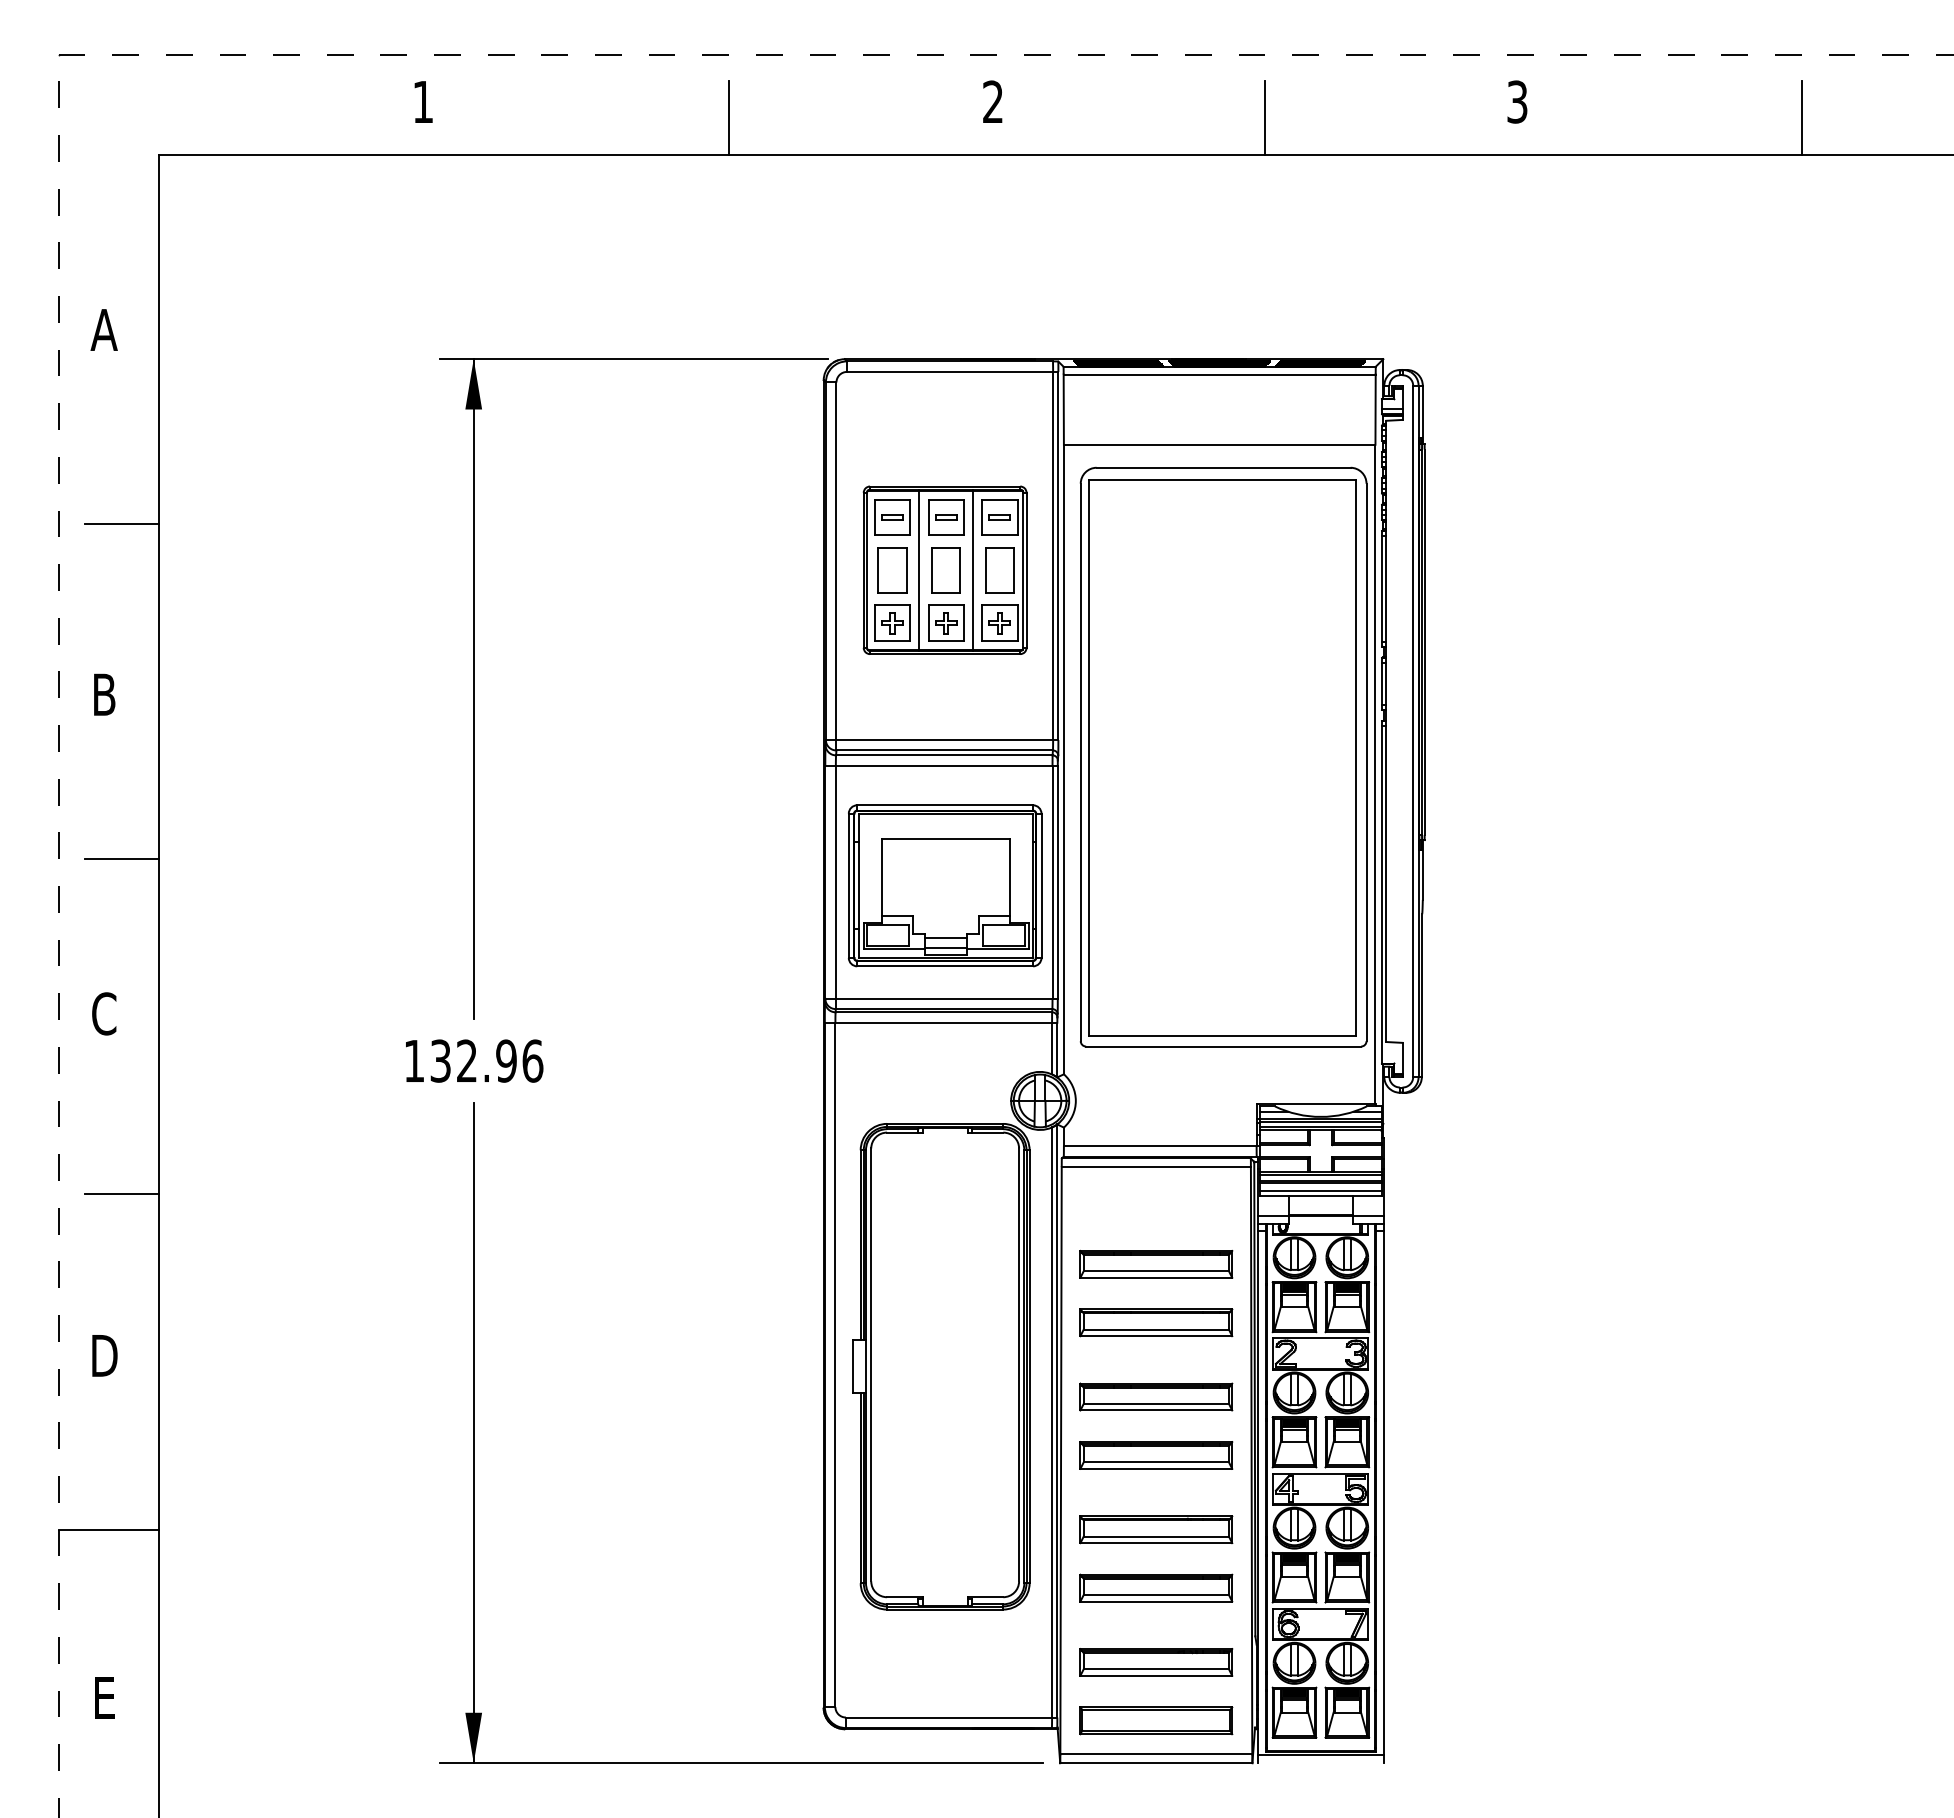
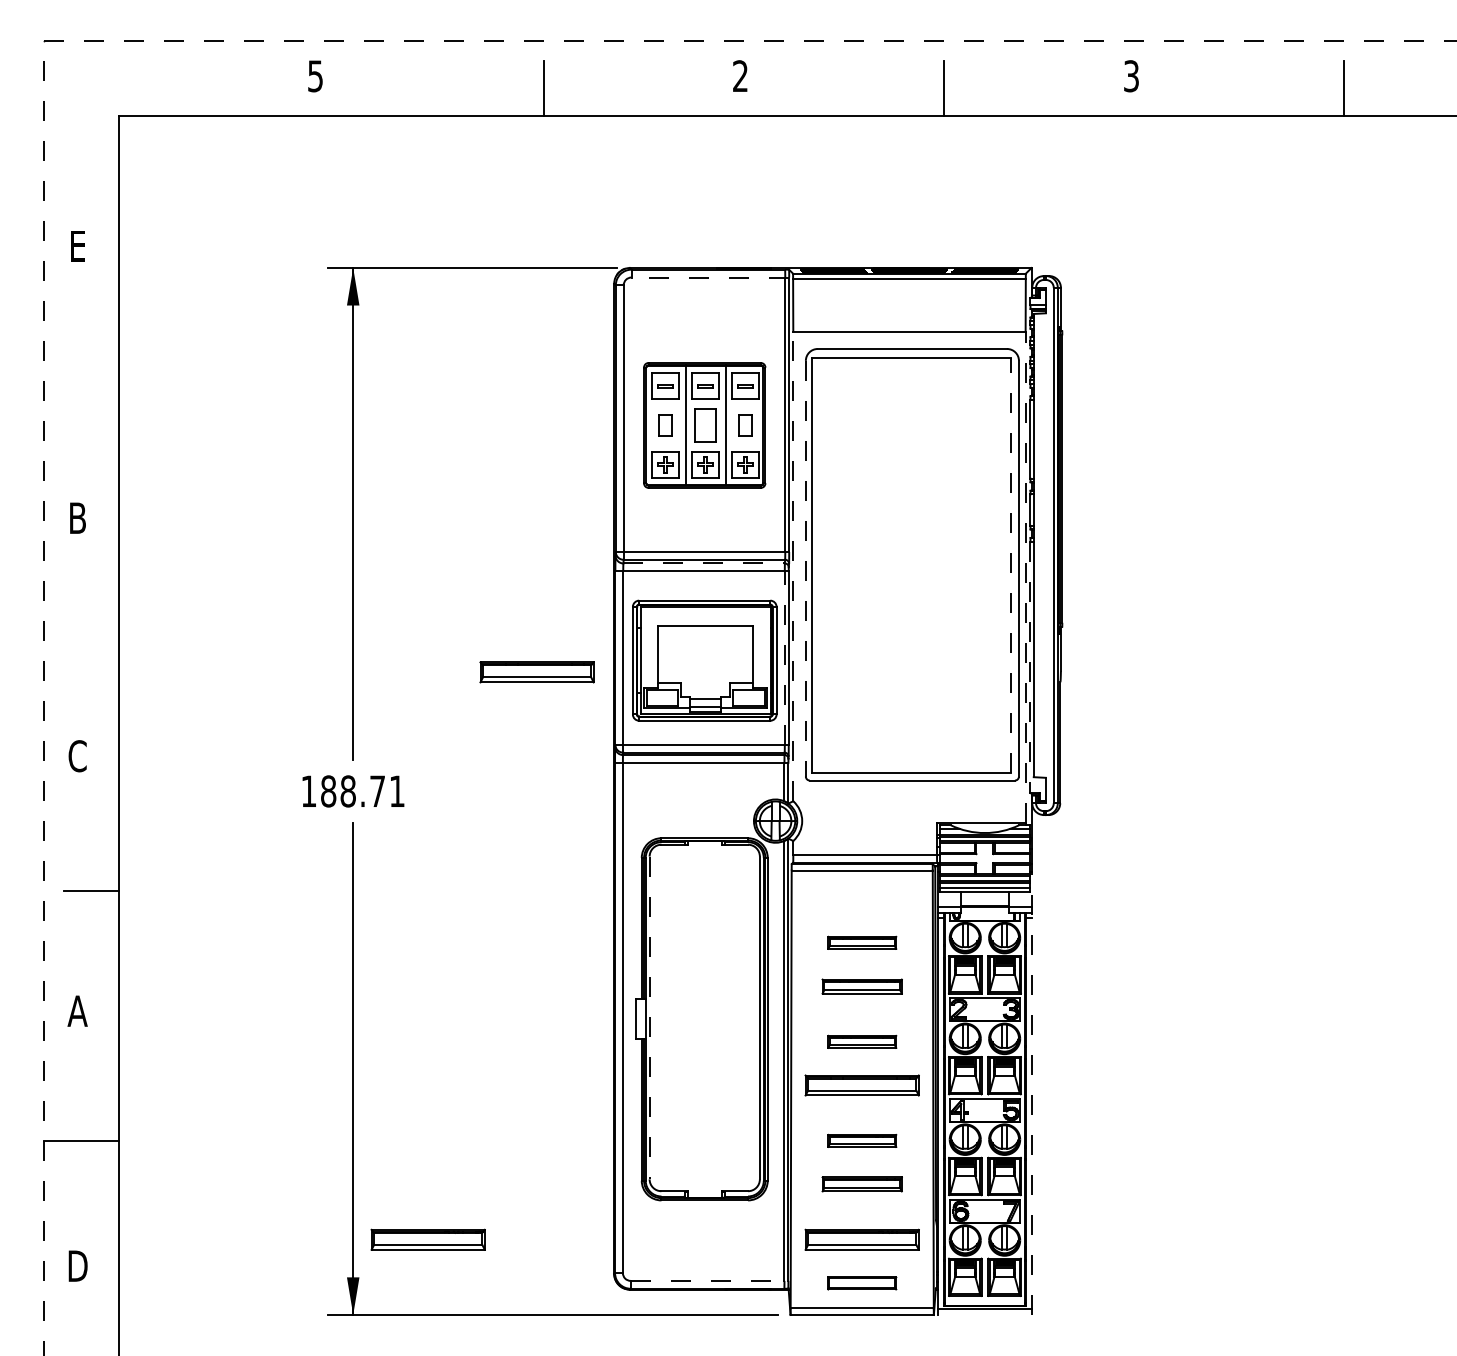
text: (422, 102) -> (315, 76), 1 -> 5
text: (103, 329) -> (77, 245), A -> E
line: (952, 371) -> (710, 277), solid -> dashed
line: (122, 523) -> (91, 390), removed
part: (892, 570) -> (665, 425), size x0.6
part: (999, 570) -> (745, 425), size x0.6
line: (944, 755) -> (704, 563), solid -> dashed
line: (1355, 757) -> (1010, 565), solid -> dashed
line: (1063, 759) -> (793, 566), solid -> dashed
line: (1080, 762) -> (805, 568), solid -> dashed
line: (1375, 773) -> (1025, 576), solid -> dashed
line: (122, 859) -> (91, 641), removed
line: (1052, 881) -> (784, 657), solid -> dashed
line: (1381, 894) -> (1030, 667), solid -> dashed
part: (720, 901) -> (537, 672), added
text: (486, 1060) -> (362, 790), 132.96 -> 188.71
part: (1156, 1263) -> (862, 942), size x0.6
part: (1156, 1322) -> (862, 986), size x0.7
text: (103, 1355) -> (77, 1010), D -> A
line: (871, 1365) -> (649, 1018), solid -> dashed
part: (1156, 1396) -> (862, 1041), size x0.6
line: (1384, 1460) -> (1032, 1089), solid -> dashed
part: (1156, 1529) -> (862, 1140), size x0.6
part: (1156, 1587) -> (862, 1183), size x0.7
part: (574, 1662) -> (428, 1239), added
text: (104, 1697) -> (77, 1265), E -> D
line: (951, 1717) -> (709, 1280), solid -> dashed
part: (1156, 1720) -> (862, 1283), size x0.6

